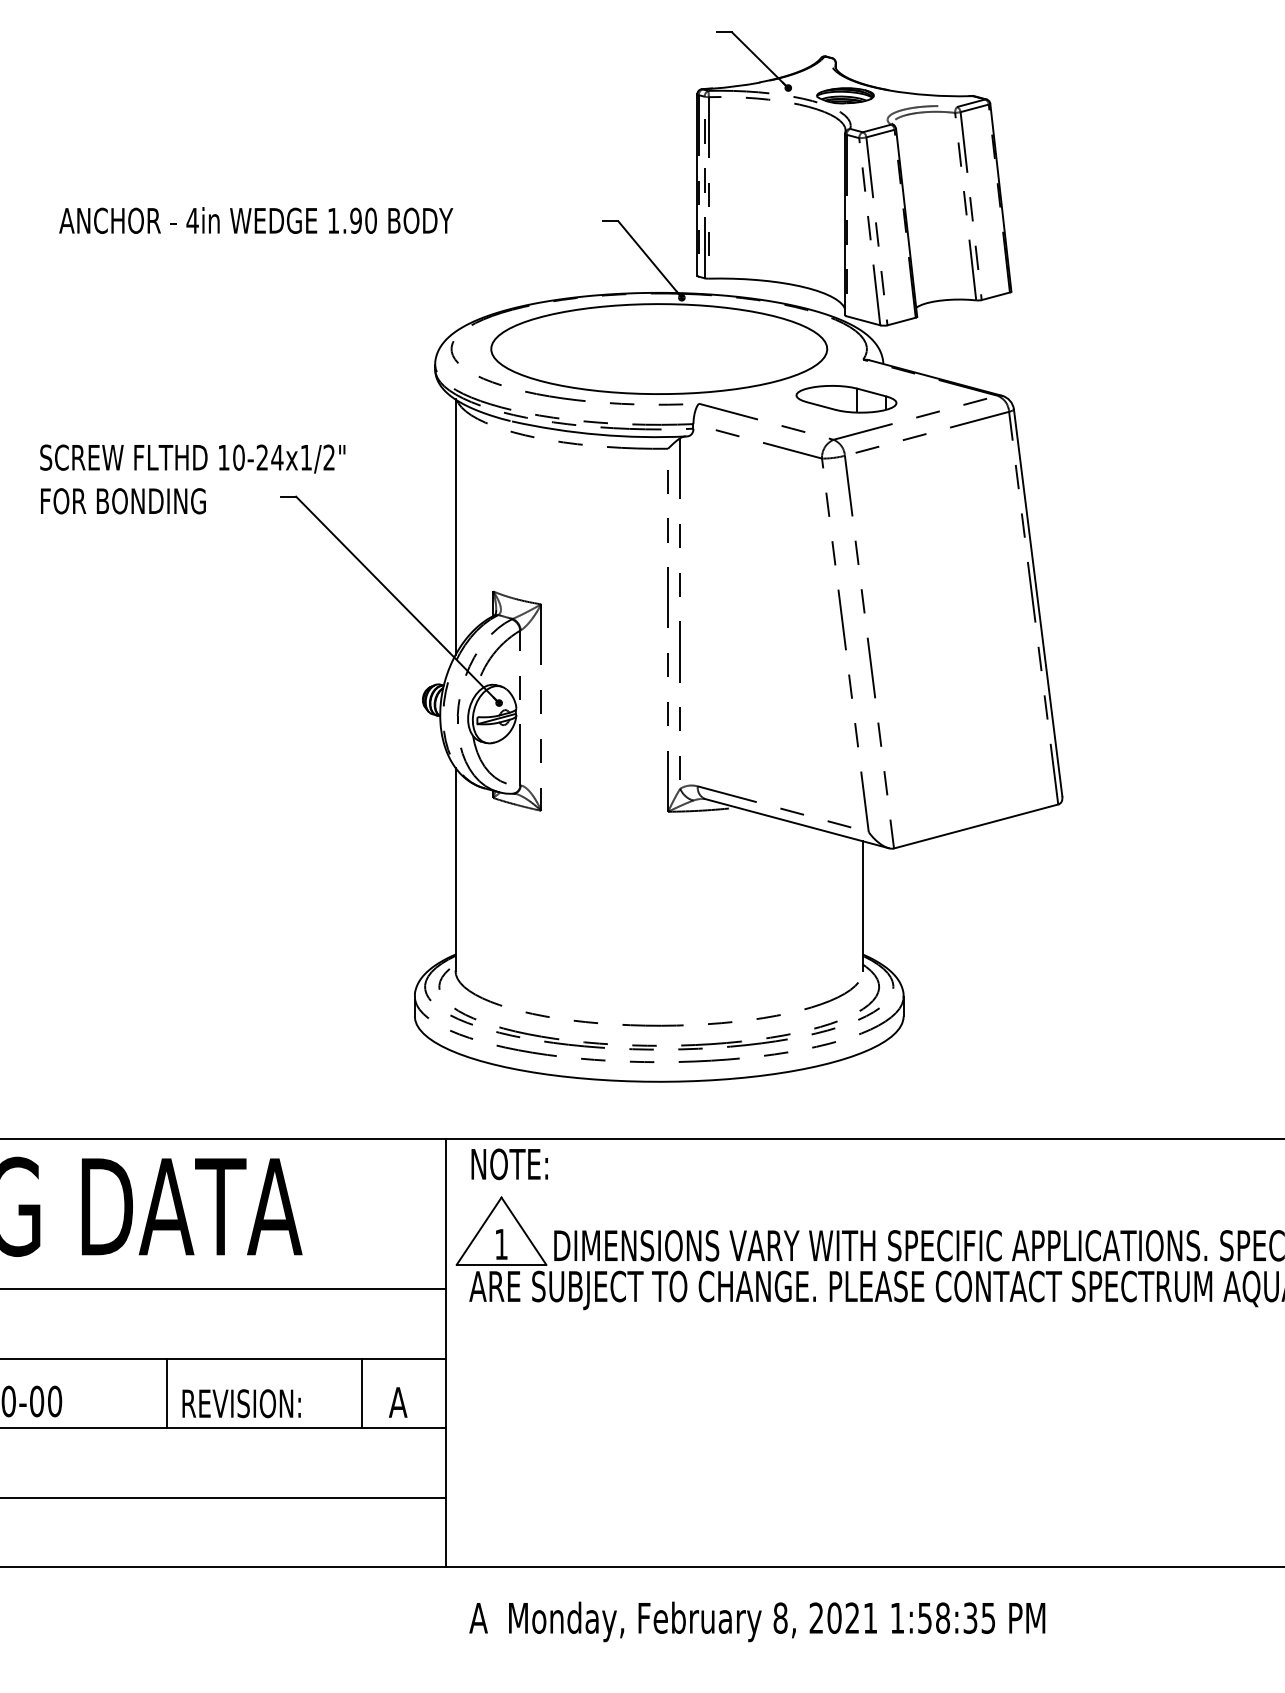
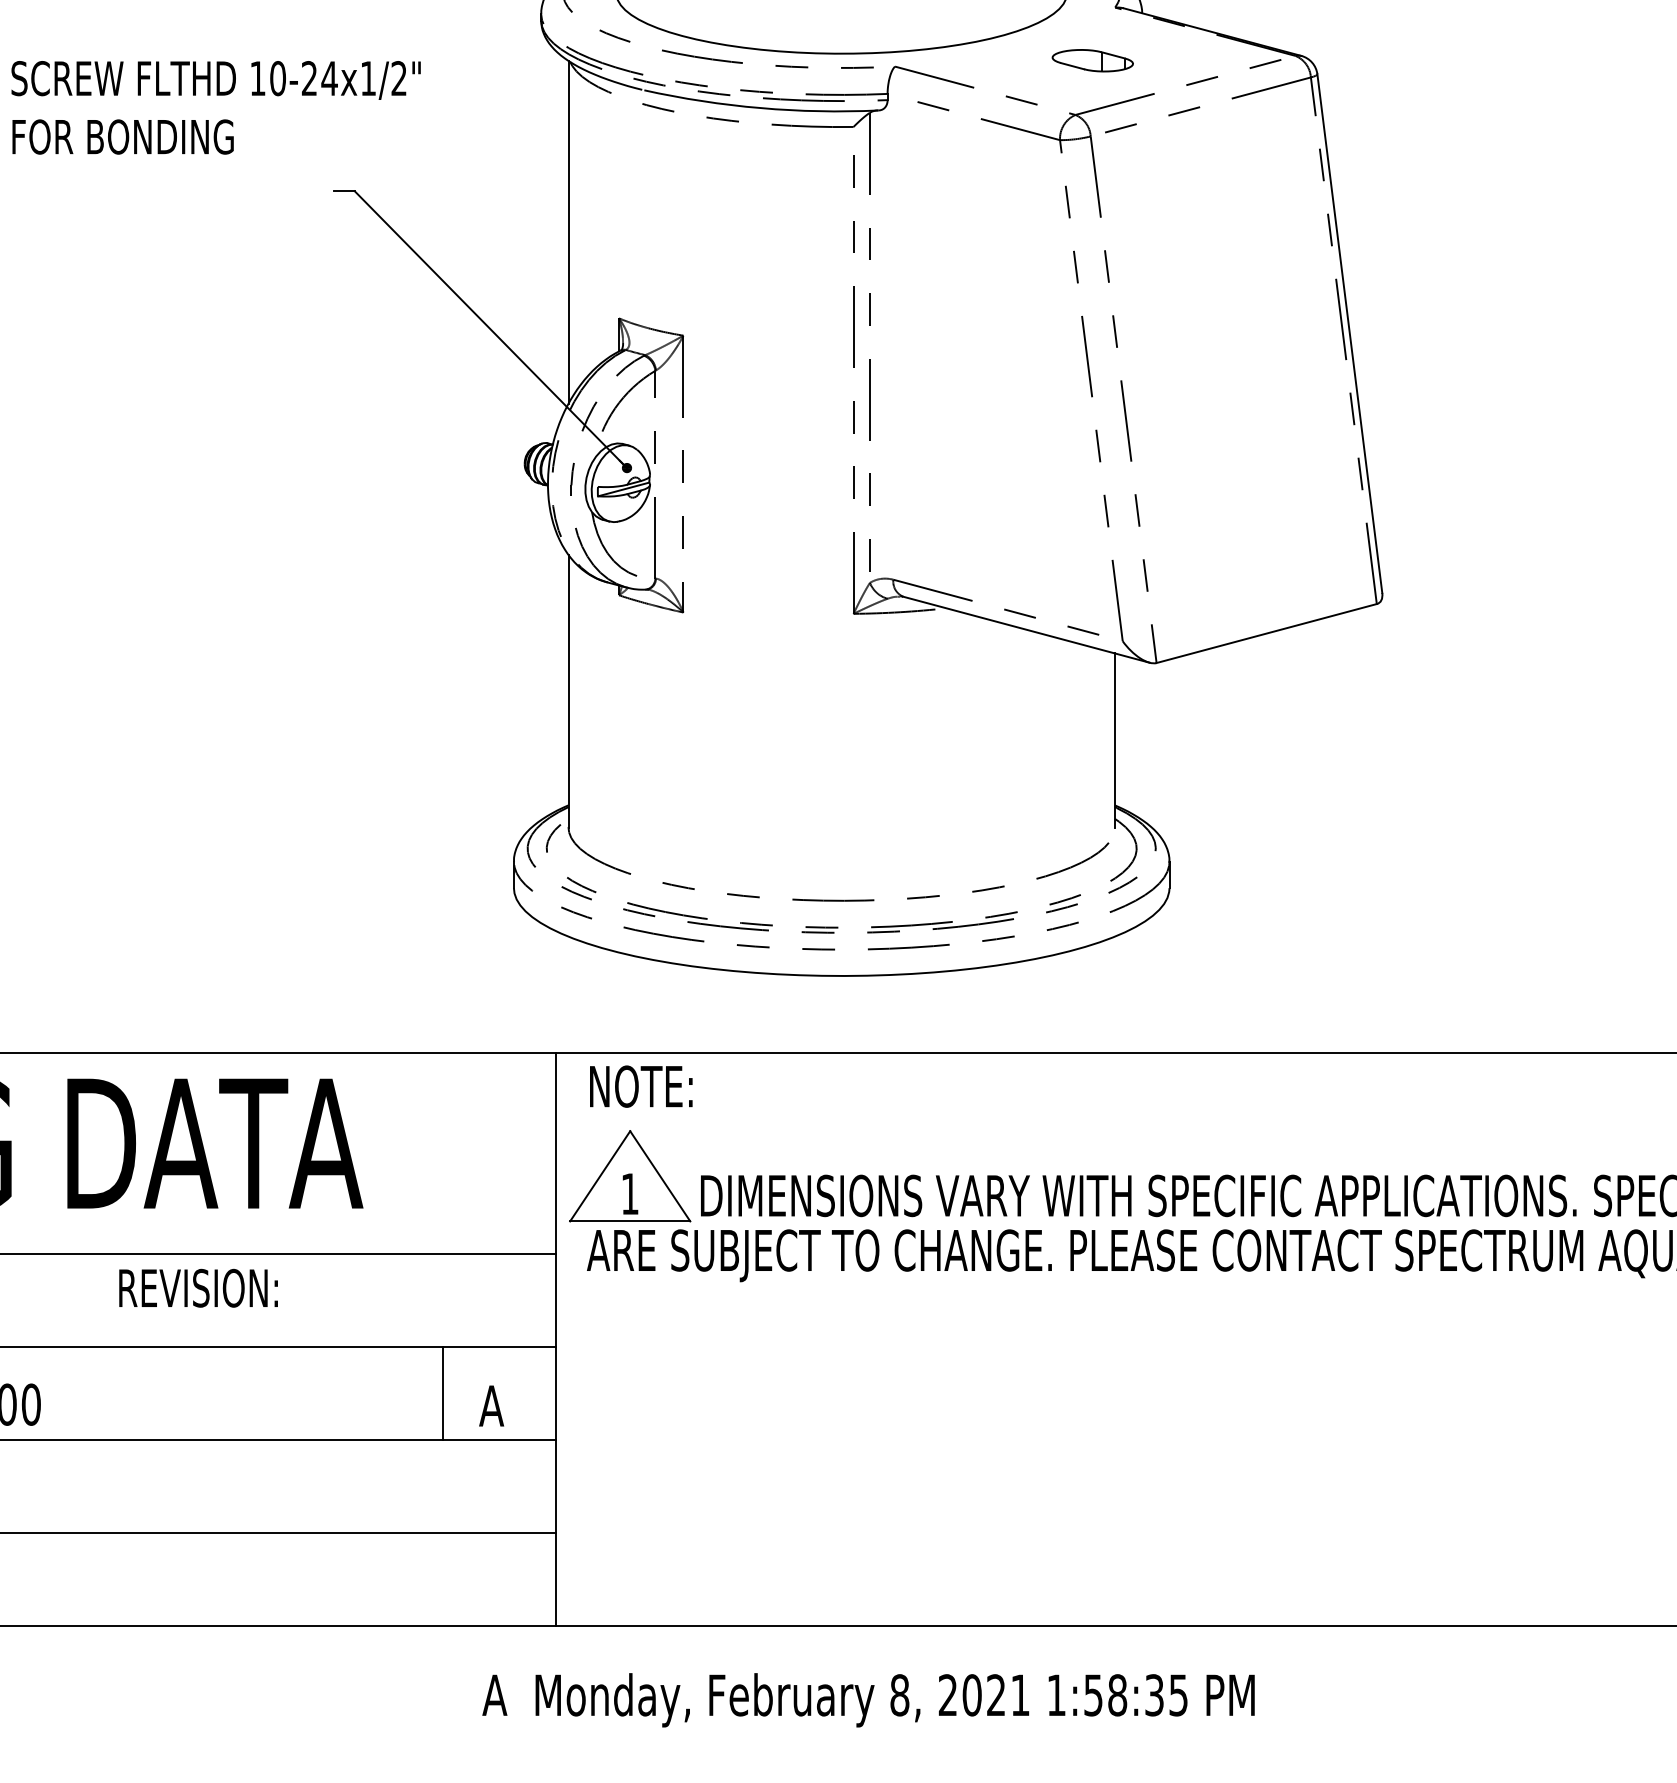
part: (846, 399) -> (1092, 60), size x0.6
text: (192, 479) -> (215, 107), moved
line: (166, 1393) -> (180, 1393), removed
text: (241, 1403) -> (198, 1288), moved
text: (757, 1621) -> (868, 1699), moved

